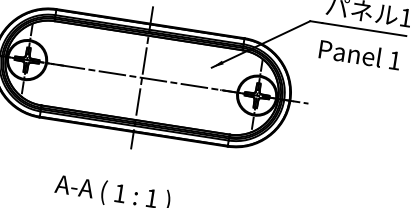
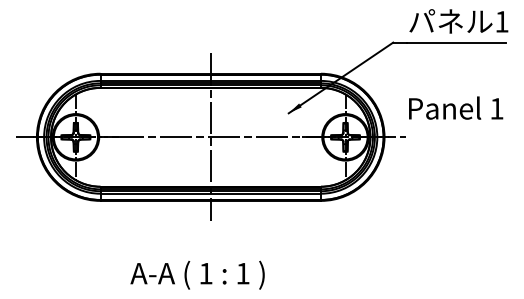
text: (360, 54) -> (456, 107), moved

